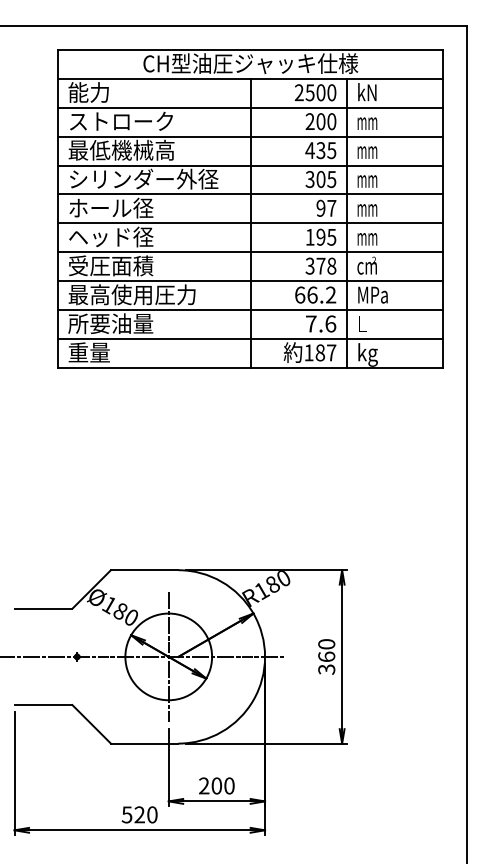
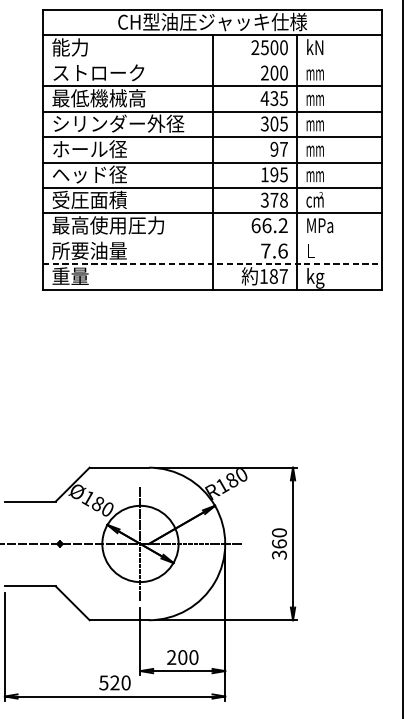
line: (250, 107) -> (212, 60), removed
line: (250, 310) -> (212, 239), removed
line: (250, 339) -> (212, 264), solid -> dashed

